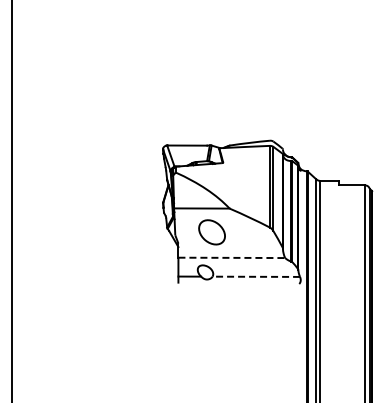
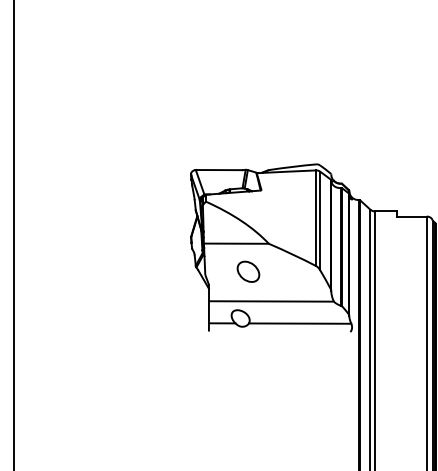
part: (212, 232) -> (248, 271), size x0.71
line: (232, 257) -> (272, 301), dashed -> solid
line: (256, 276) -> (300, 323), dashed -> solid

